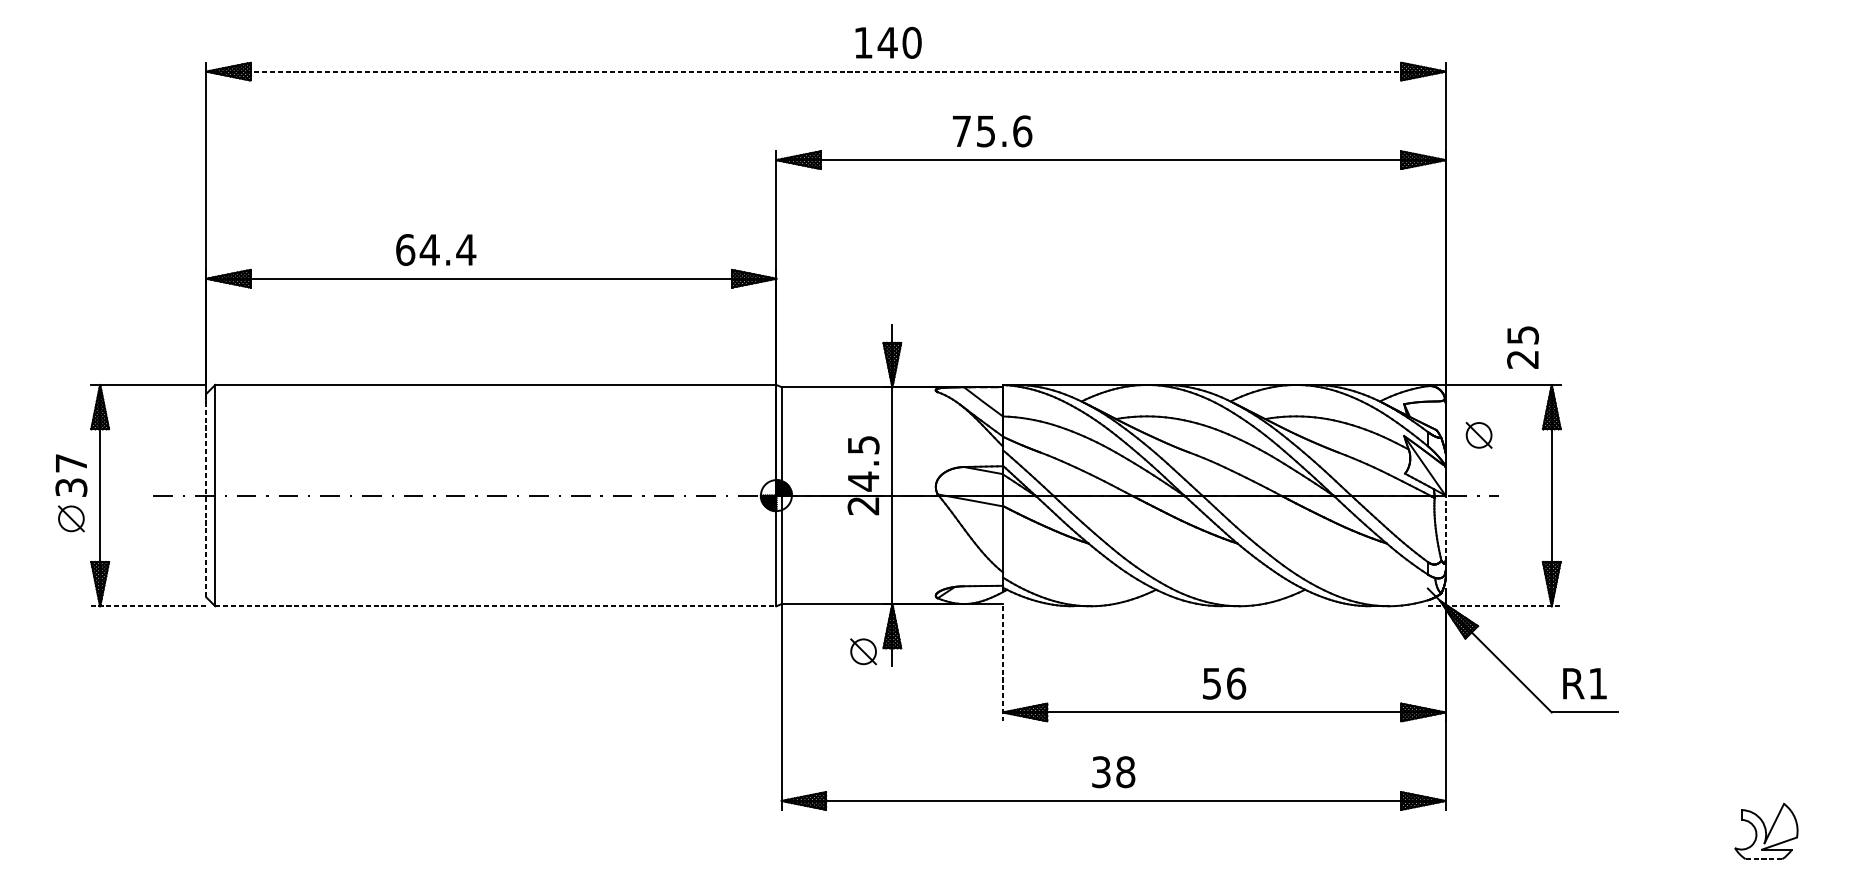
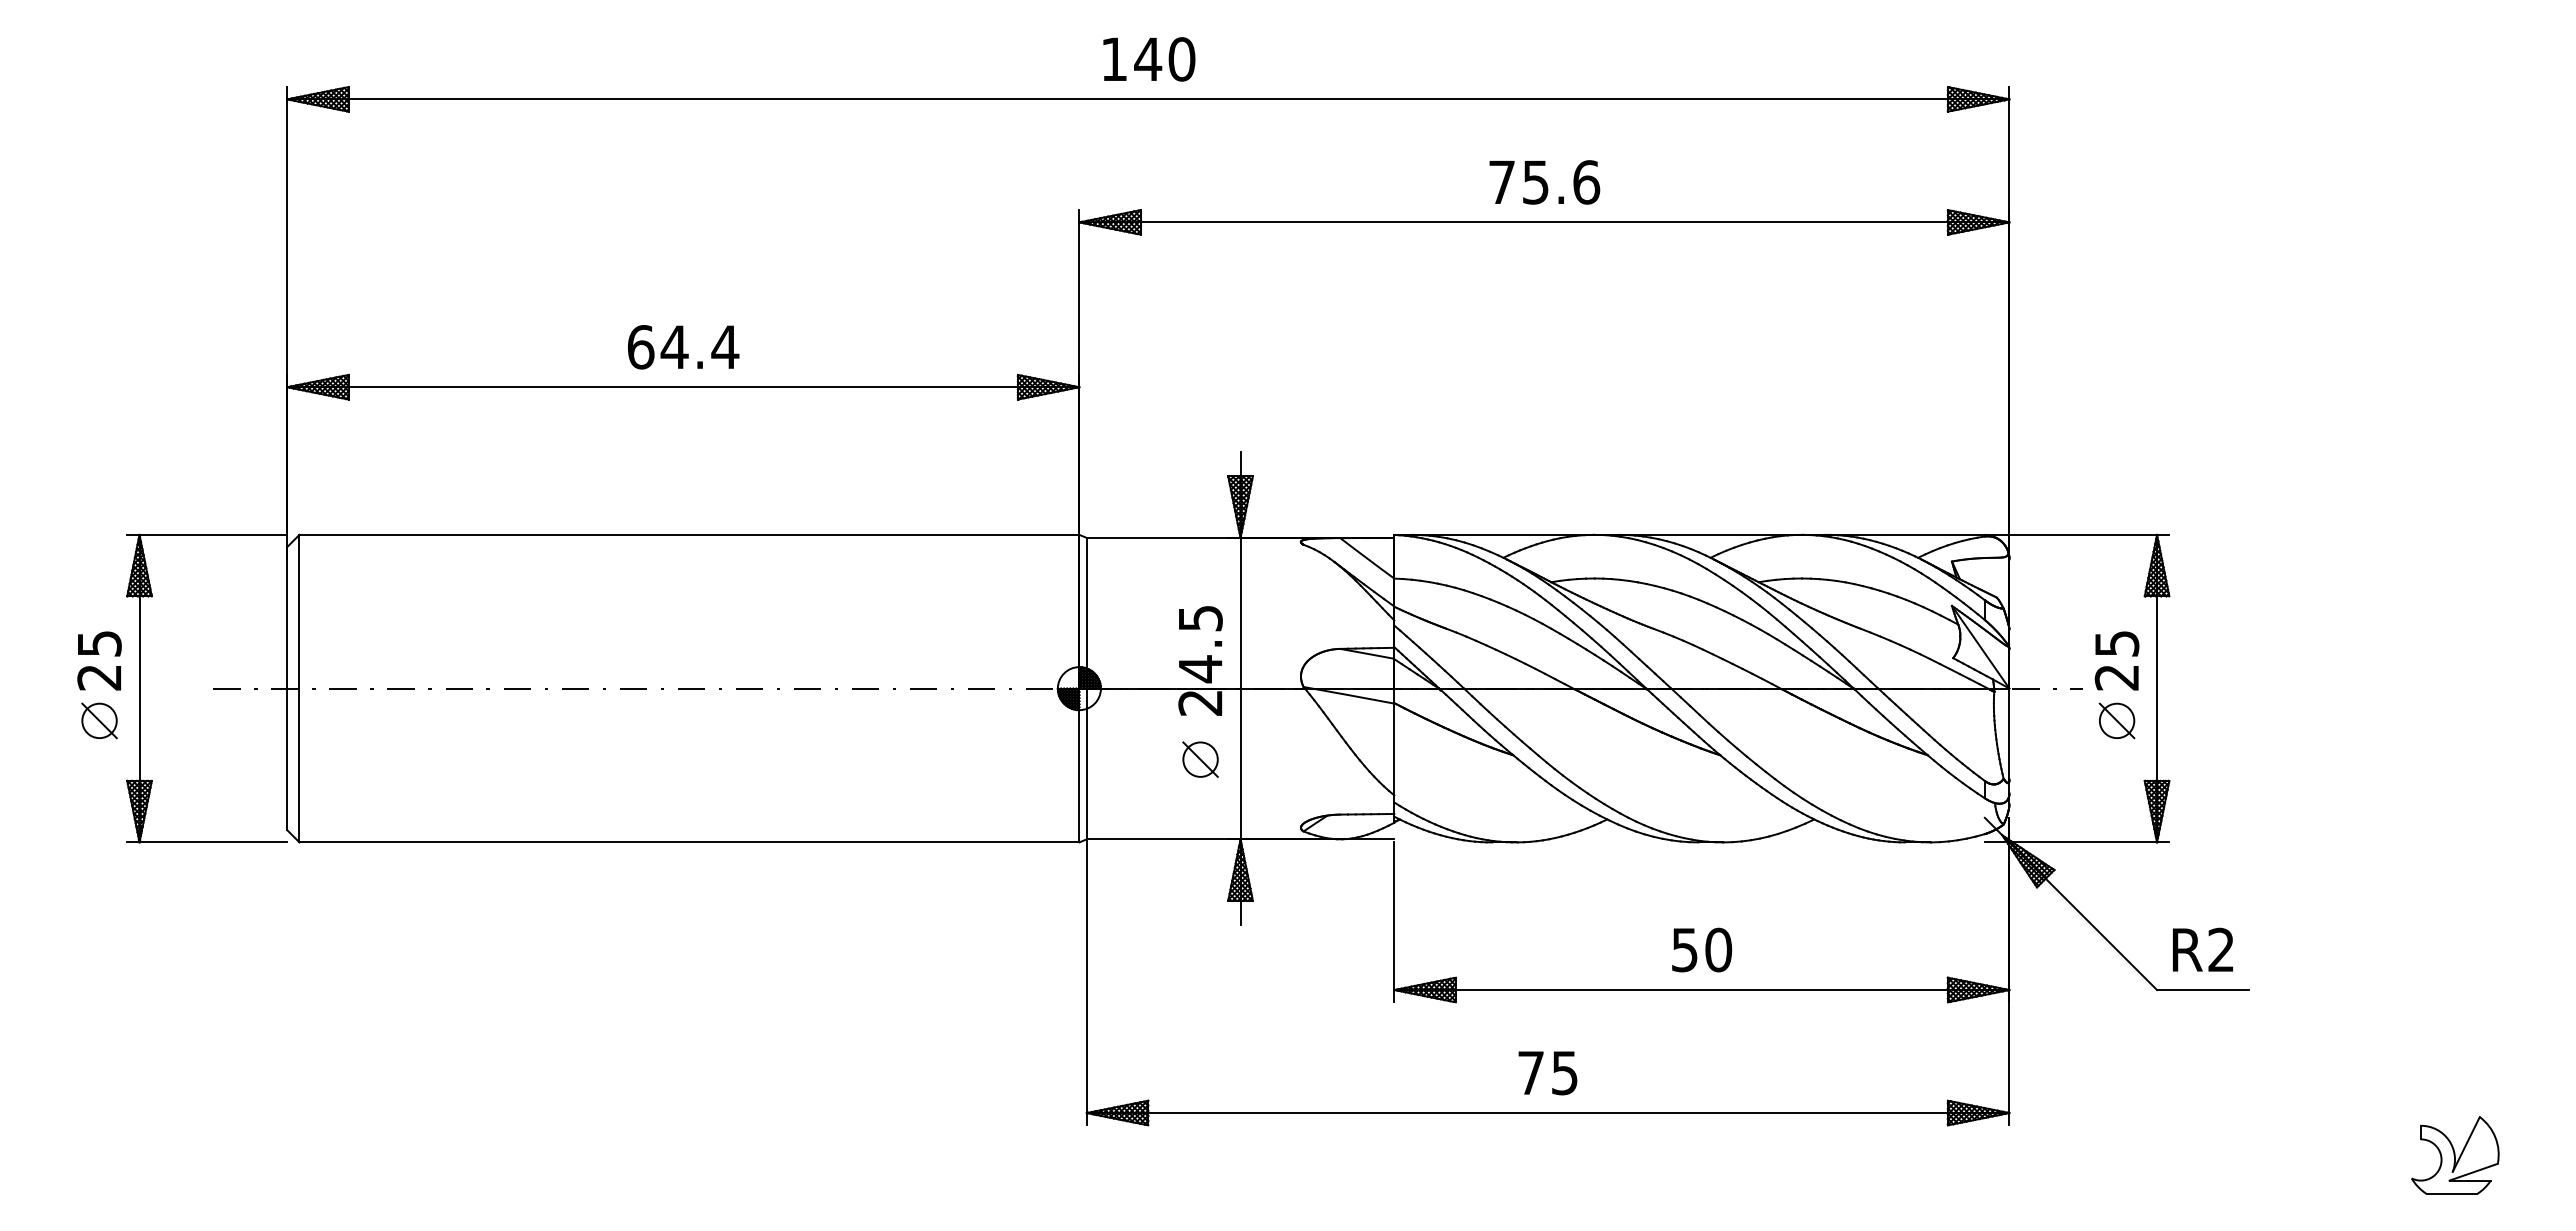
text: (888, 42) -> (1149, 59), moved
line: (826, 71) -> (1148, 99), dashed -> solid
text: (992, 131) -> (1544, 182), moved
text: (436, 250) -> (683, 347), moved
text: (1522, 347) -> (2116, 660), moved
part: (1478, 435) -> (2116, 720), moved
text: (71, 475) -> (99, 660), 37 -> 25
line: (206, 496) -> (287, 689), dashed -> solid
line: (1445, 527) -> (2009, 733), dashed -> solid
line: (149, 606) -> (207, 842), dashed -> solid
line: (495, 606) -> (689, 842), dashed -> solid
line: (1494, 606) -> (2077, 842), dashed -> solid
part: (863, 651) -> (1200, 759), moved
line: (1003, 663) -> (1394, 922), dashed -> solid
text: (1236, 683) -> (1718, 949), 56 -> 50
text: (1597, 683) -> (2220, 949), R1 -> R2
text: (1113, 771) -> (1548, 1072), 38 -> 75
line: (1764, 858) -> (2452, 1193), dashed -> solid

